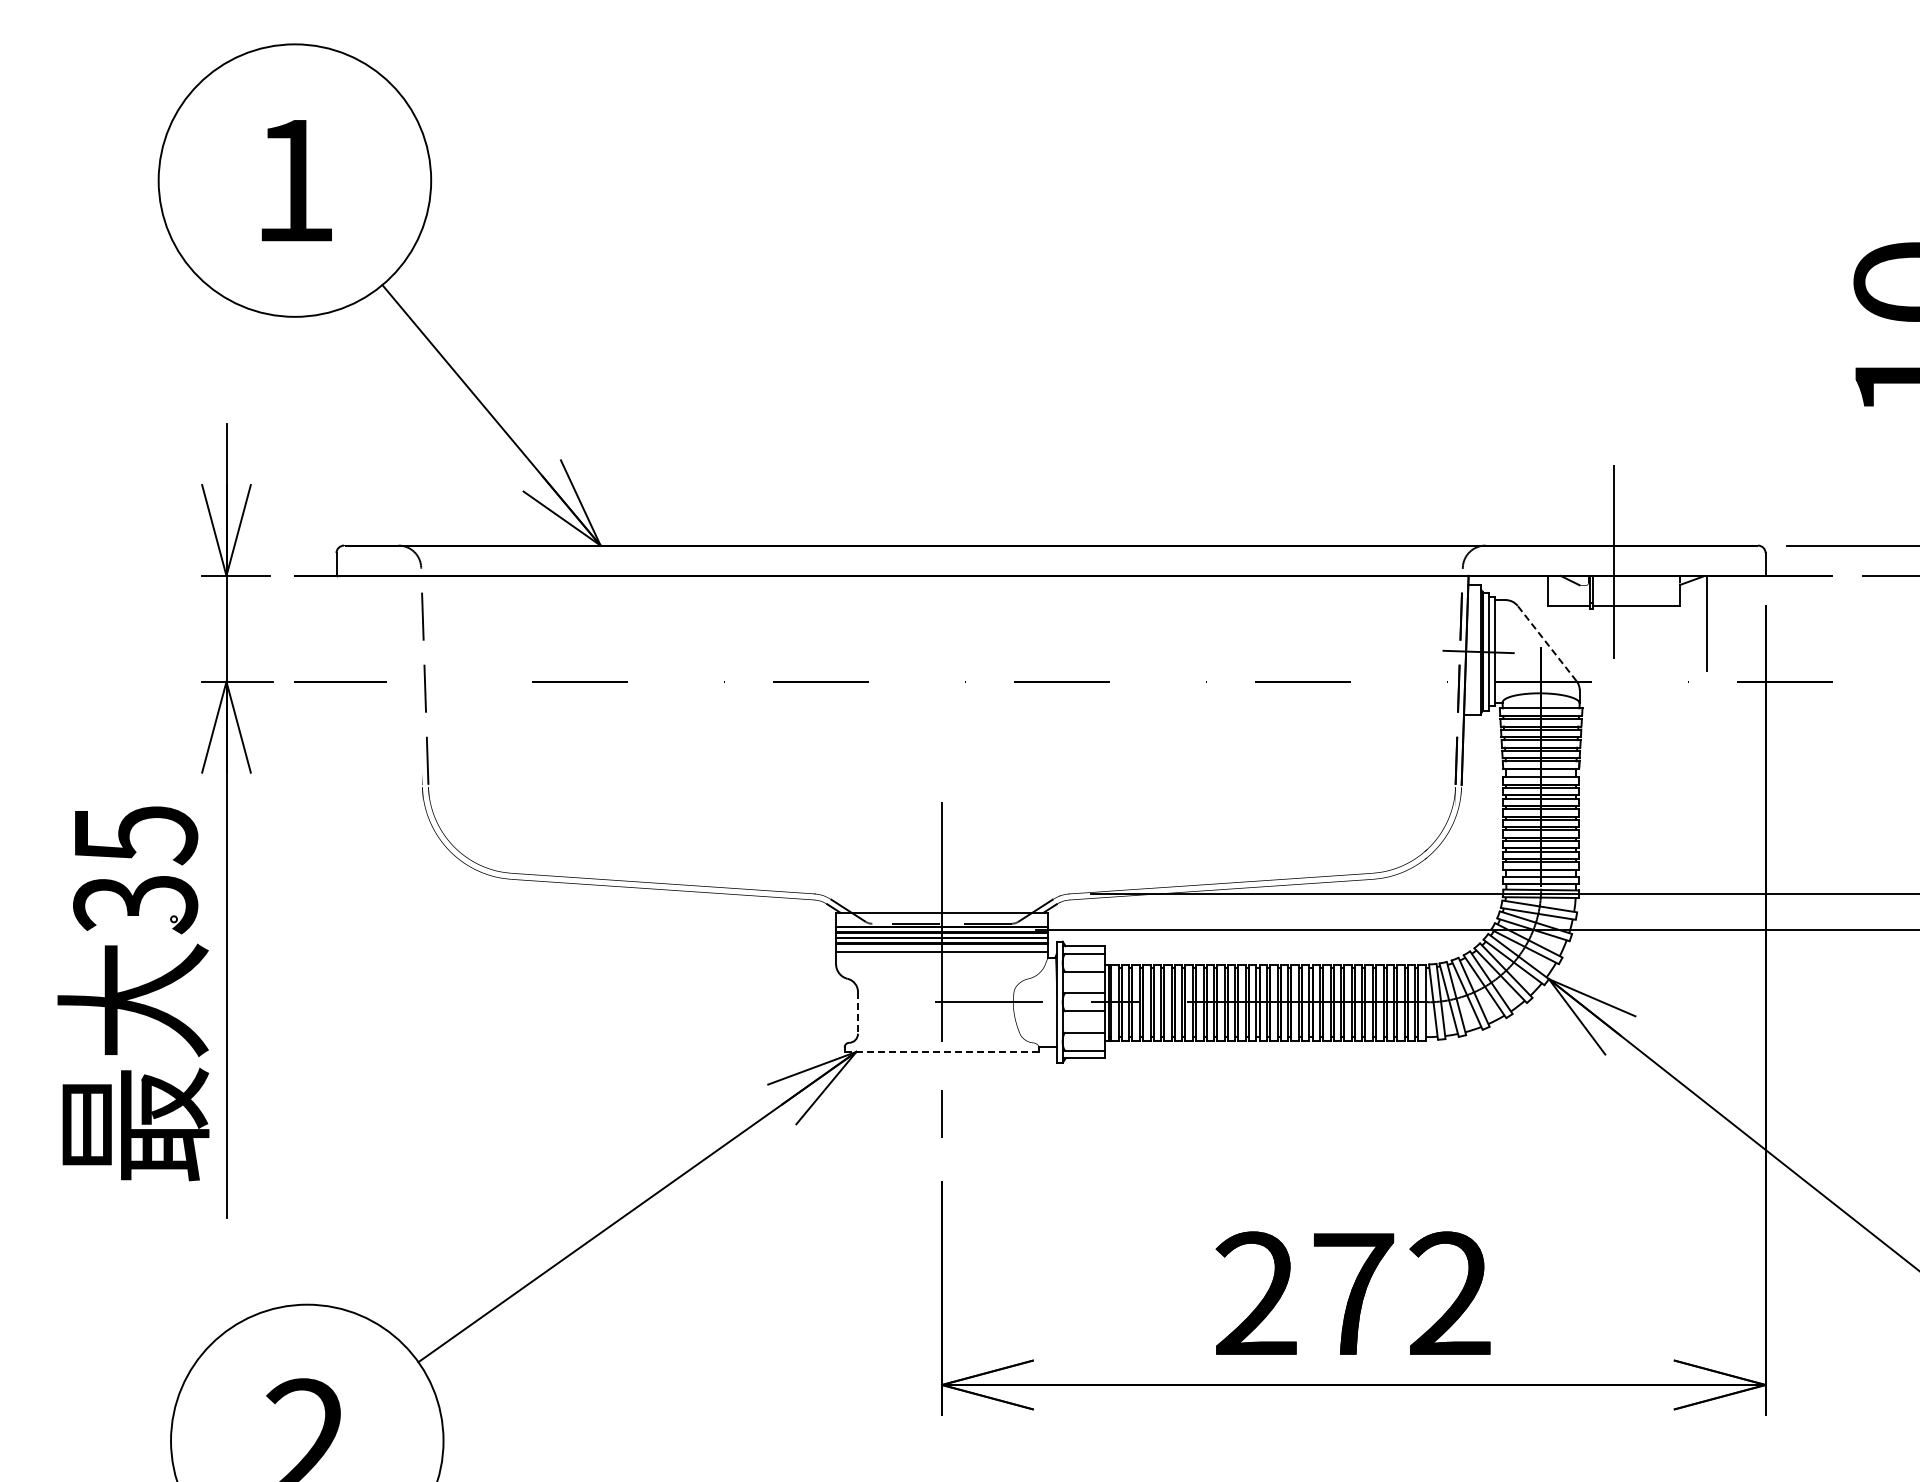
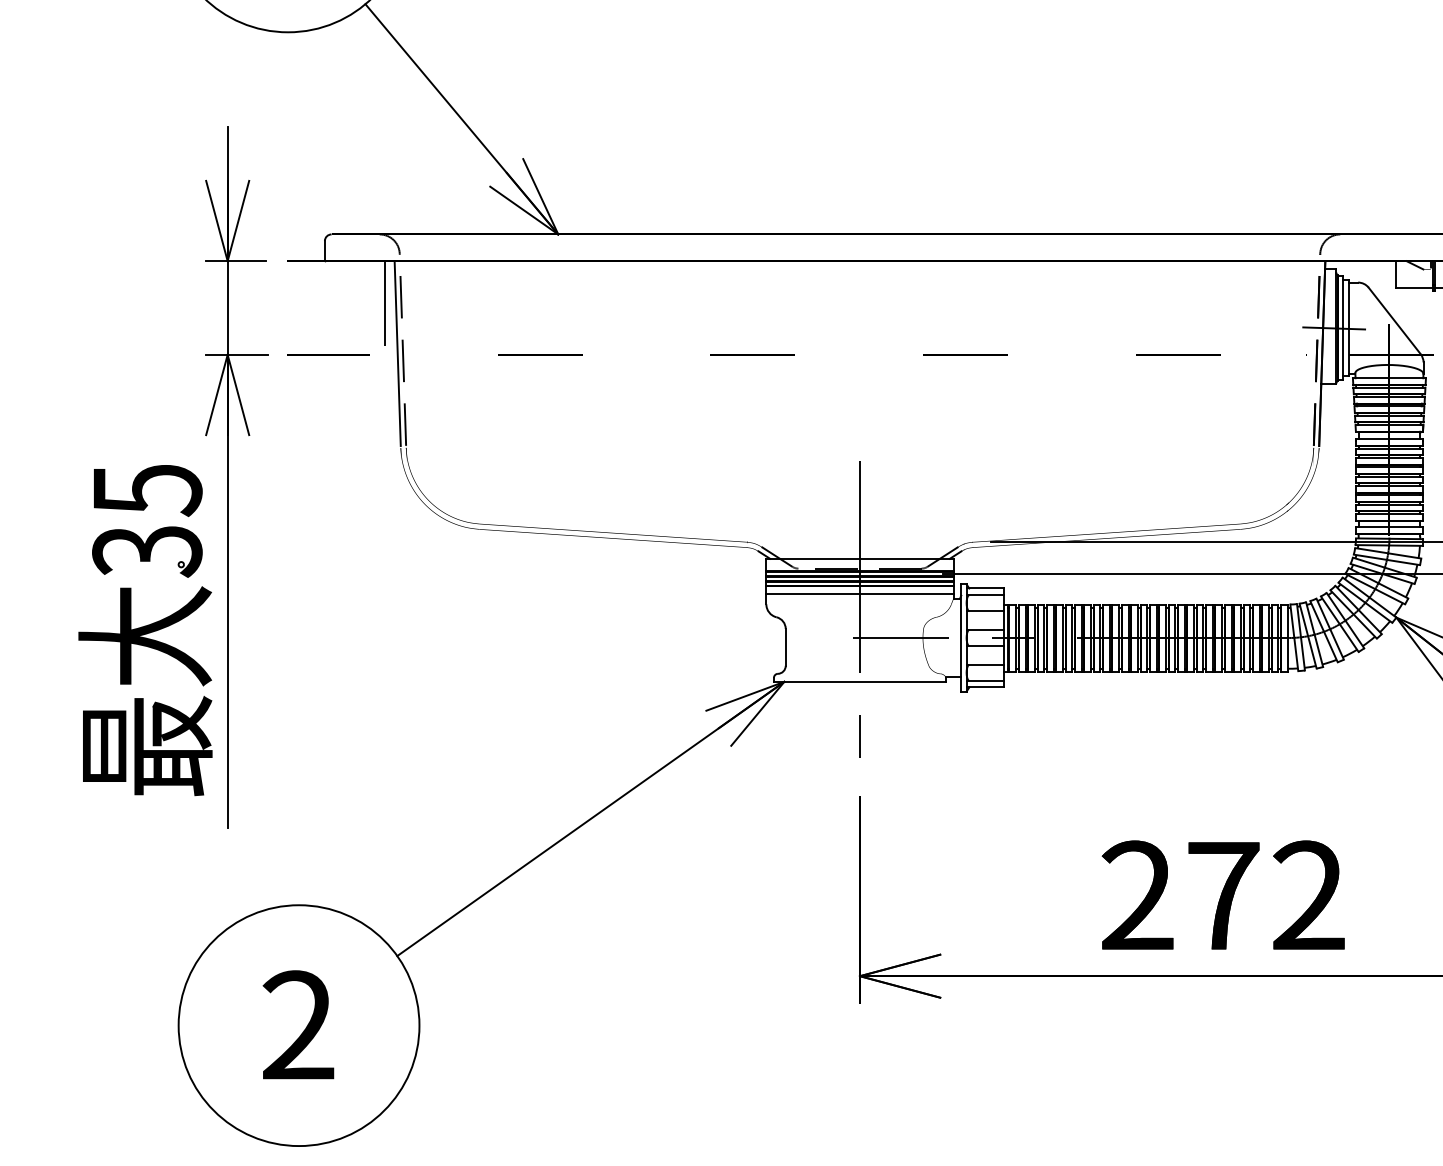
line: (404, 628) -> (384, 307), added
line: (1547, 643) -> (1395, 320), dashed -> solid
line: (418, 680) -> (397, 353), added
line: (858, 1012) -> (786, 647), dashed -> solid
line: (941, 1051) -> (859, 681), dashed -> solid

